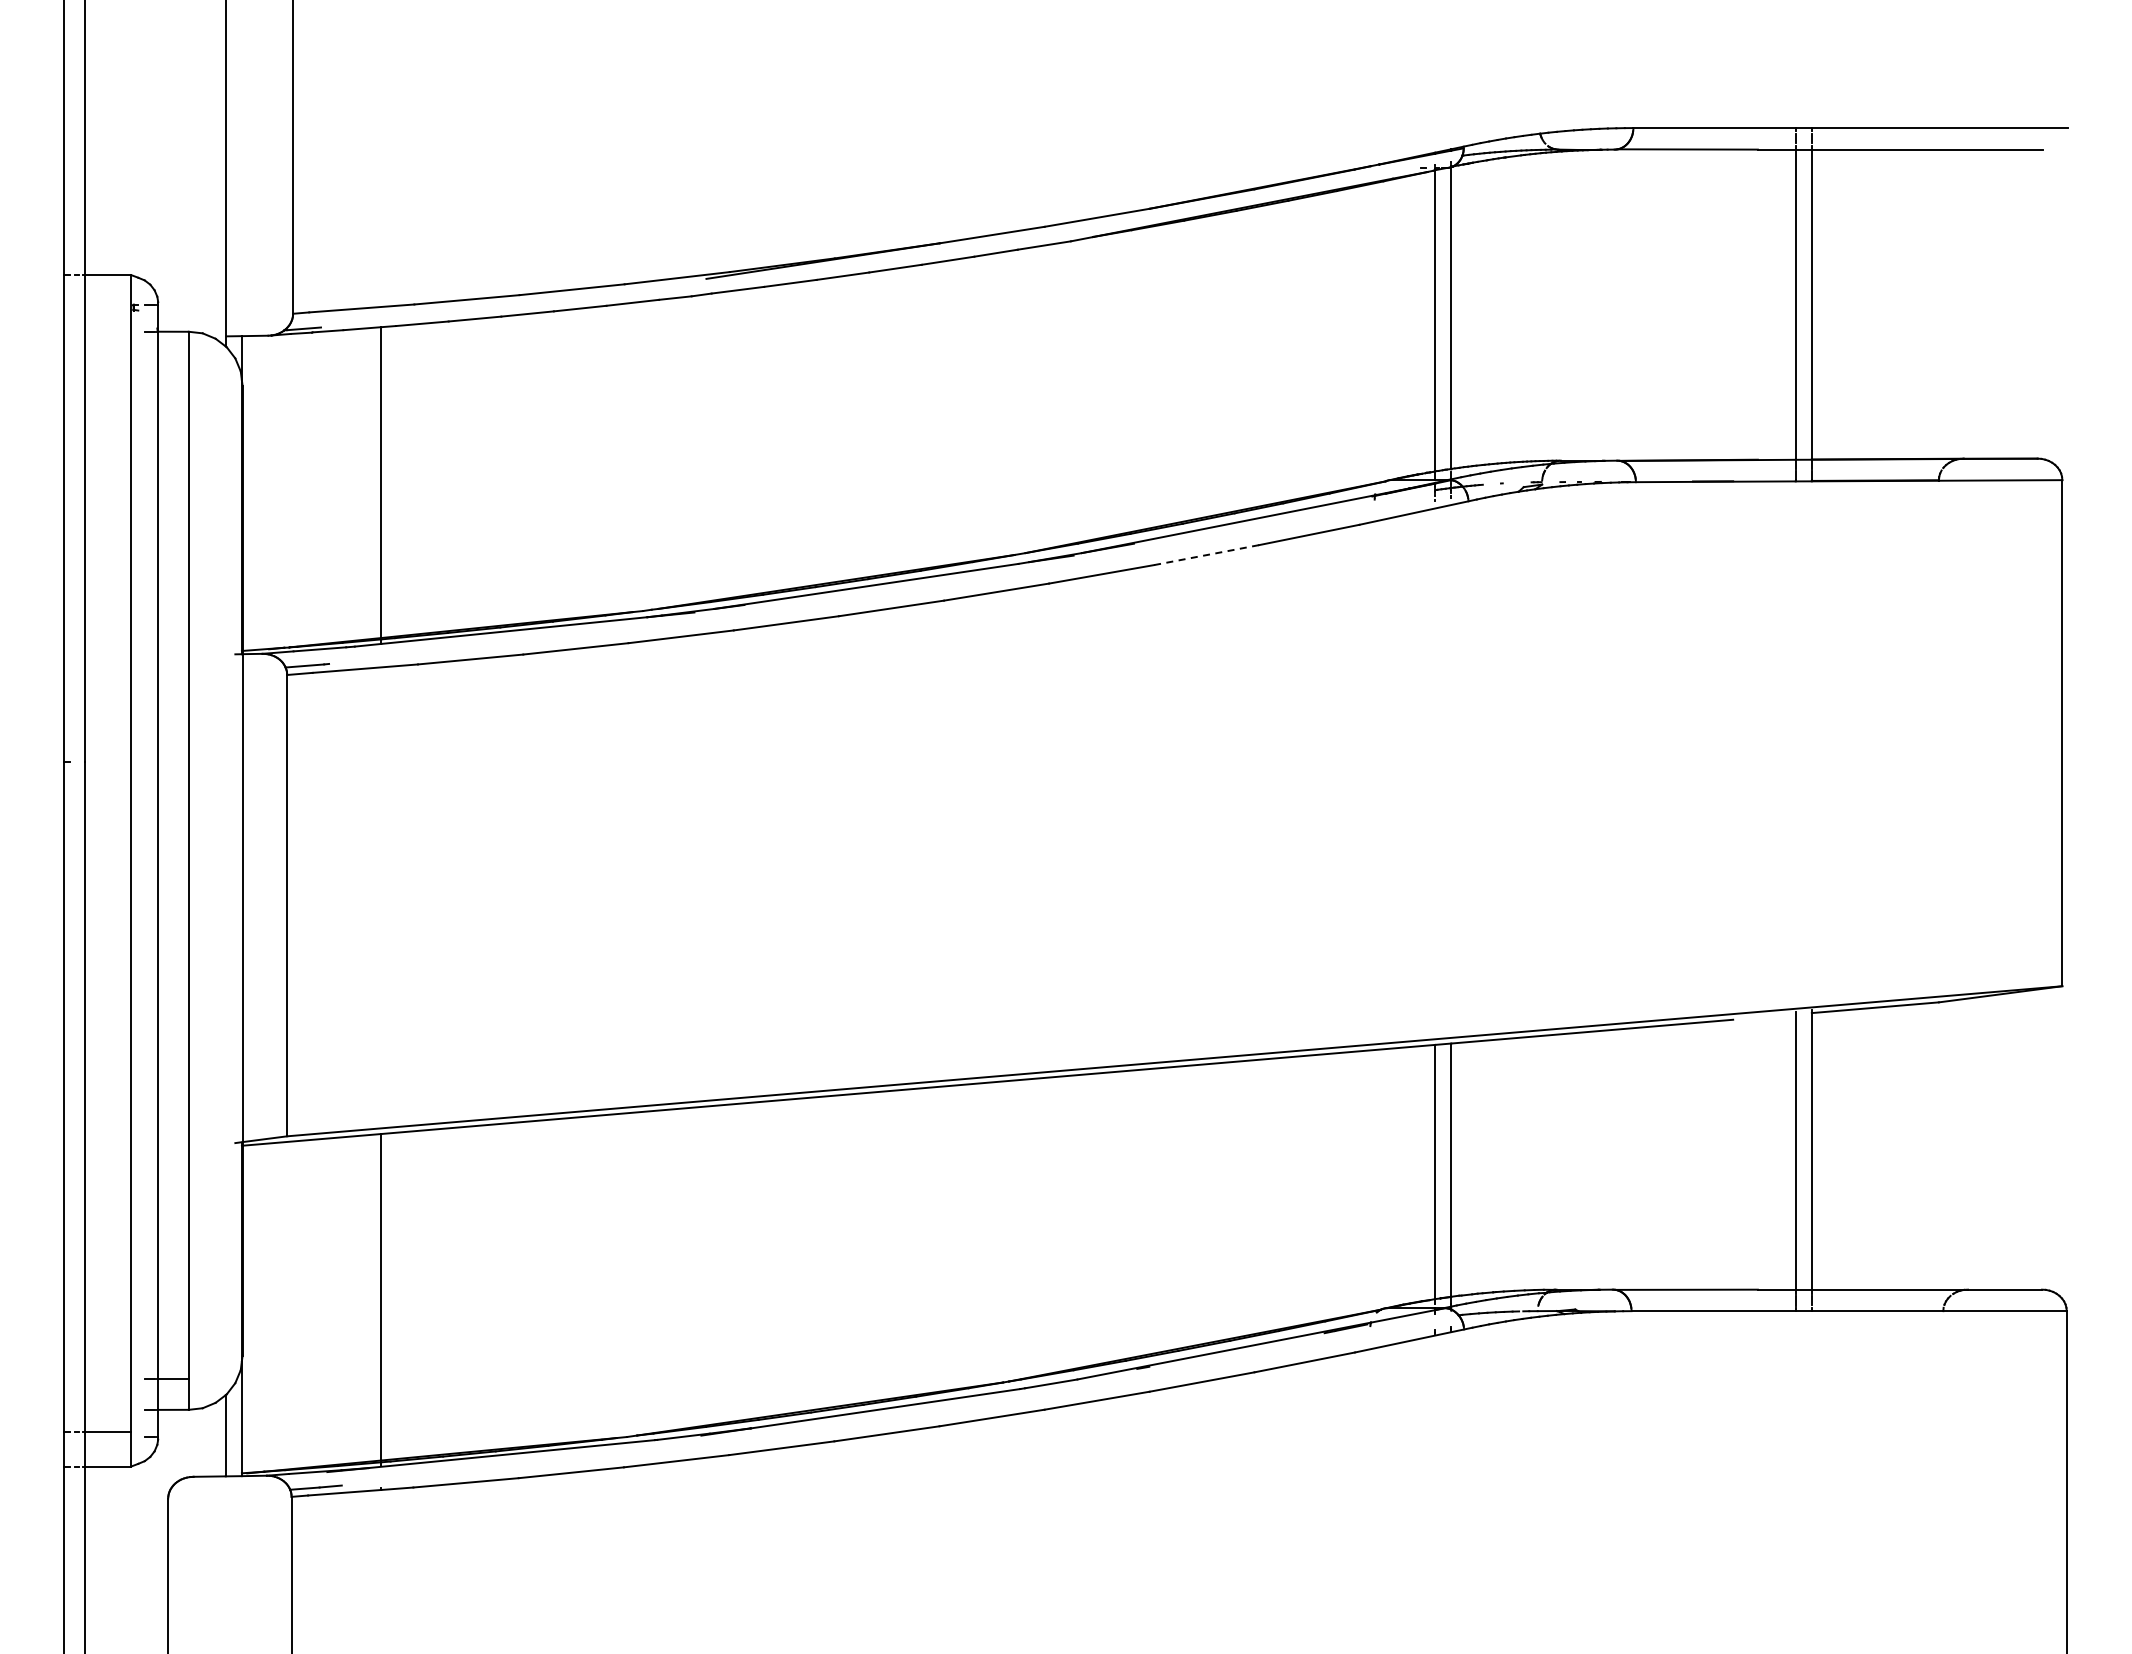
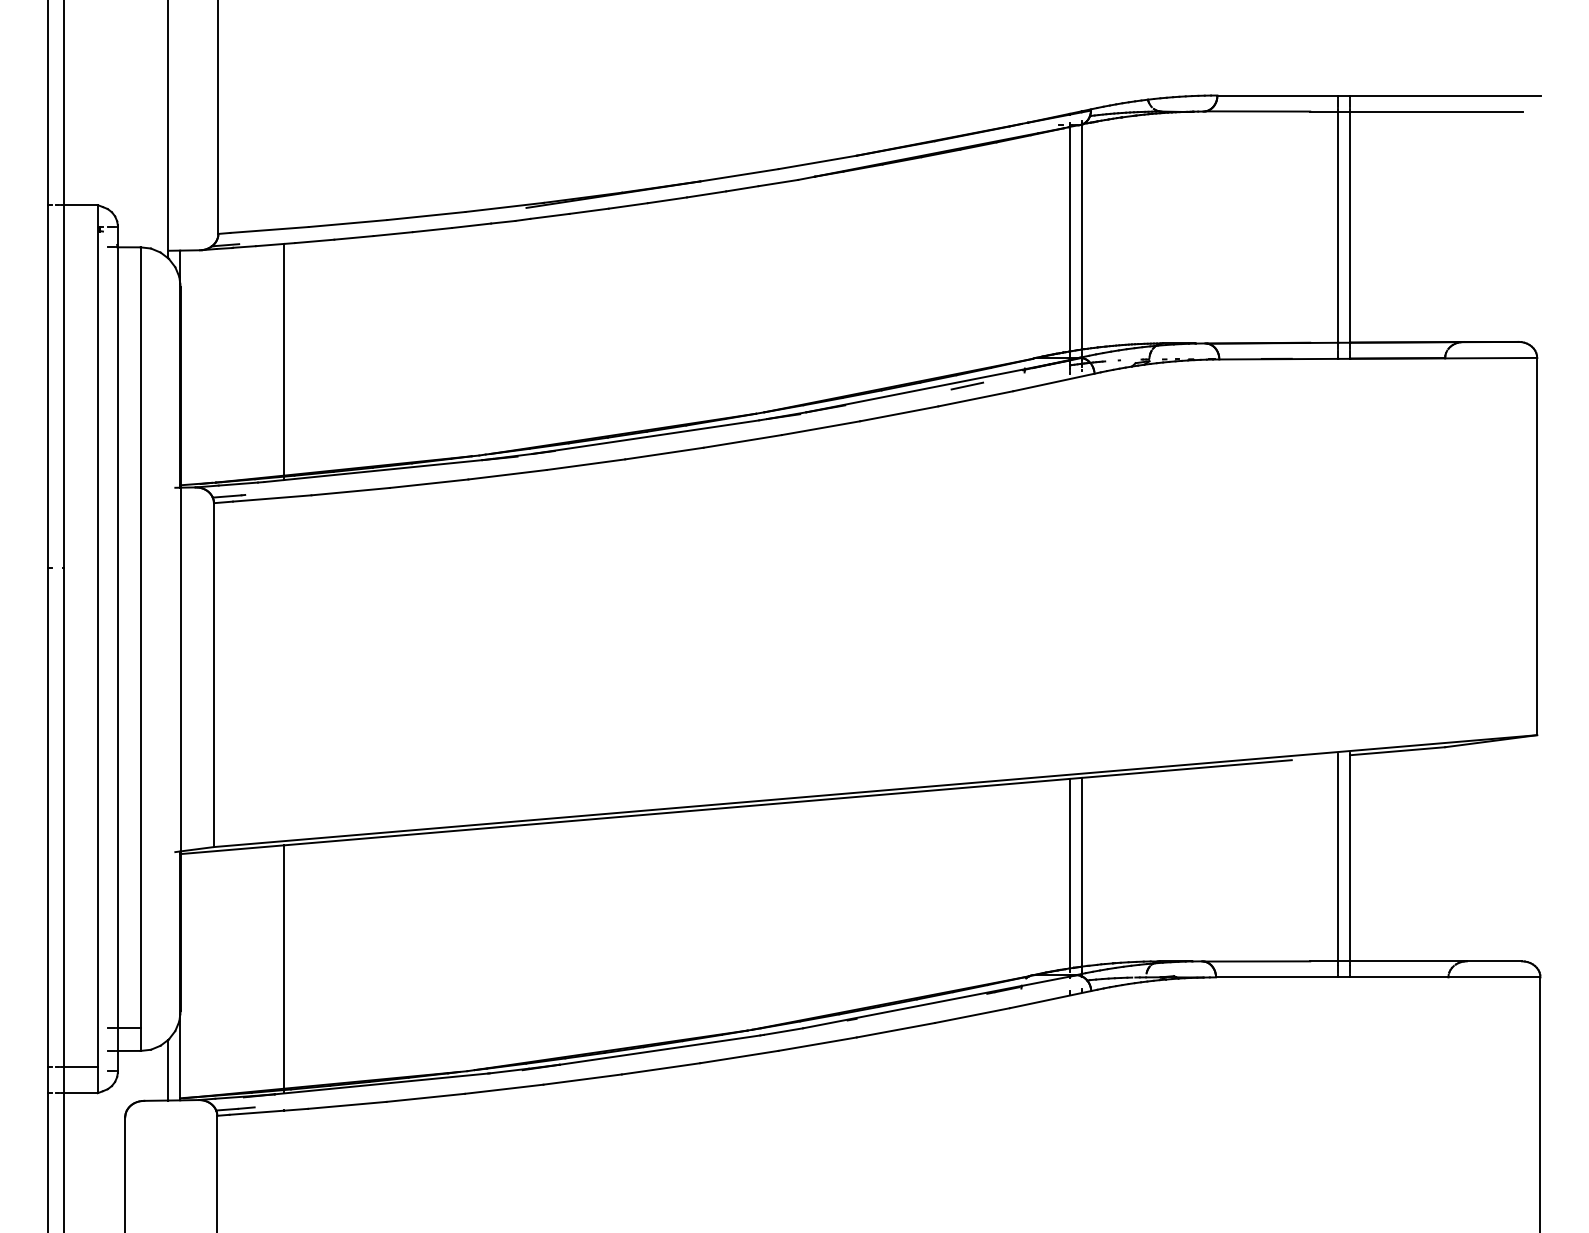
line: (1297, 517) -> (967, 385), added
line: (1206, 555) -> (899, 414), dashed -> solid

